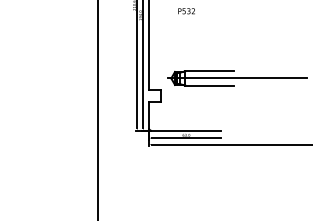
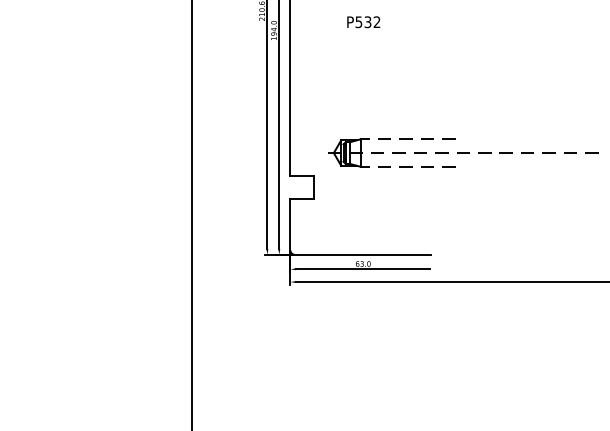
line: (209, 71) -> (408, 139), solid -> dashed
line: (237, 78) -> (462, 153), solid -> dashed
line: (209, 85) -> (408, 166), solid -> dashed

